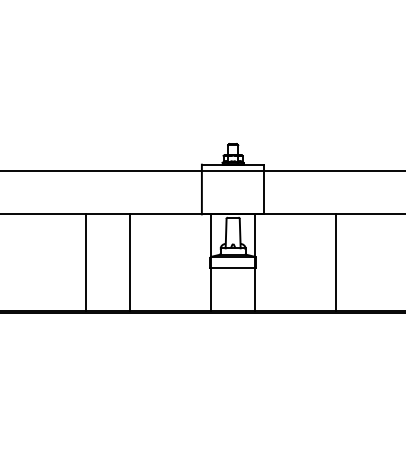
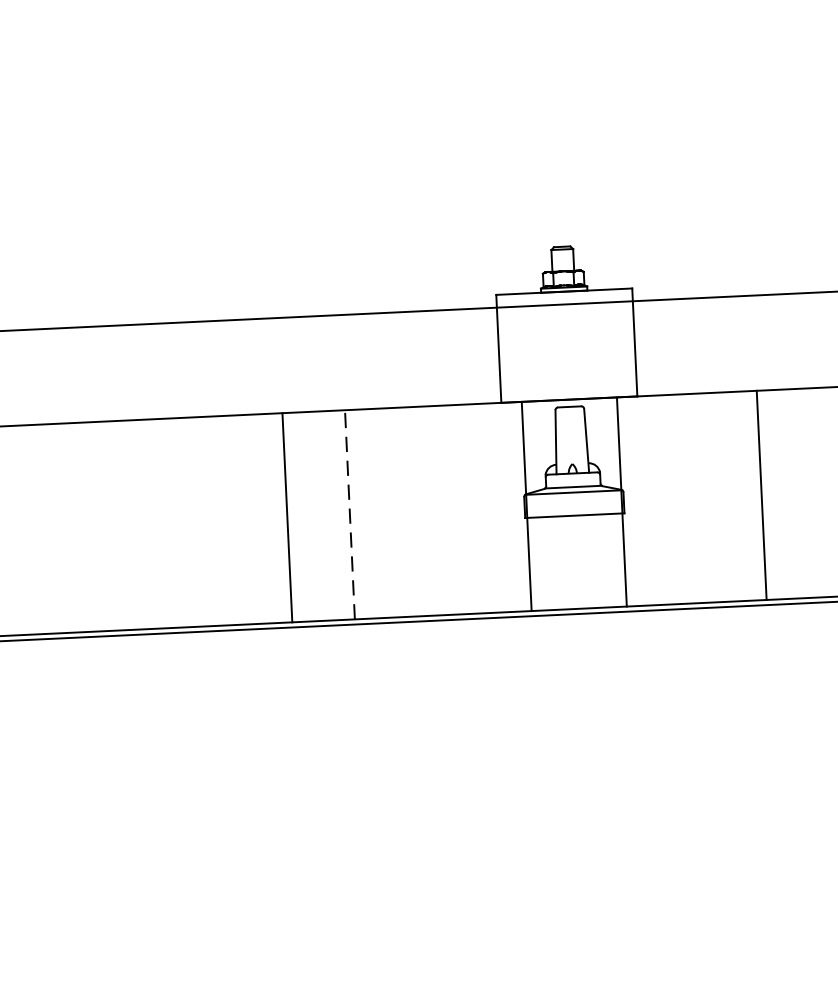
line: (129, 261) -> (348, 512), solid -> dashed
line: (86, 262) -> (288, 517), moved
line: (336, 262) -> (761, 495), moved

